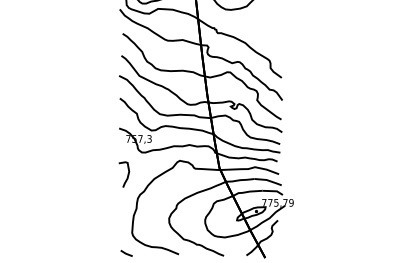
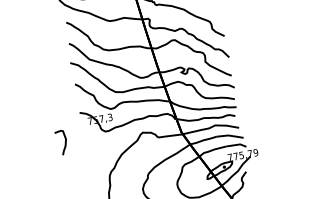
curve: (127, 174) -> (64, 142), moved

